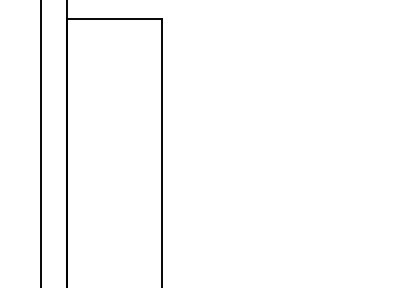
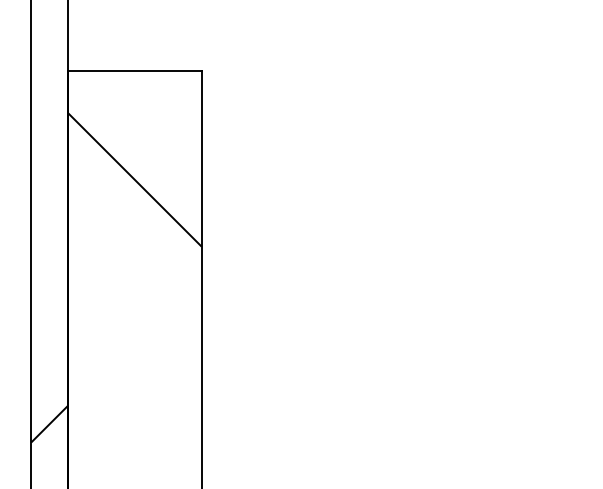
hatch: (114, 96) -> (134, 179), added
hatch: (53, 270) -> (49, 423), added

